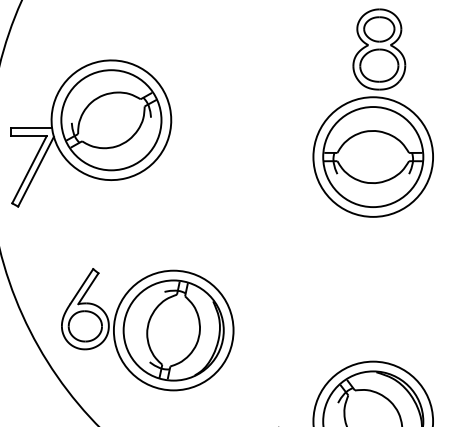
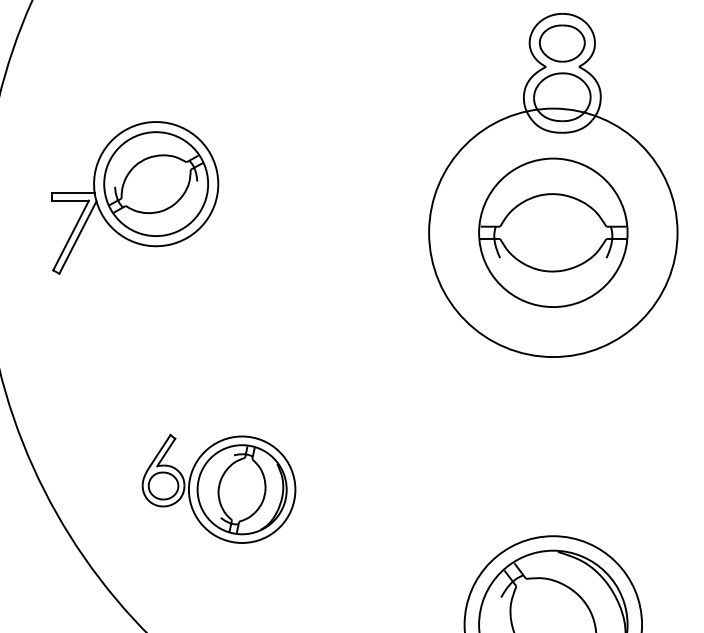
part: (91, 133) -> (135, 197), size x0.7
circle: (373, 156) -> (553, 231), size x1.4
part: (147, 329) -> (218, 488), size x0.6

